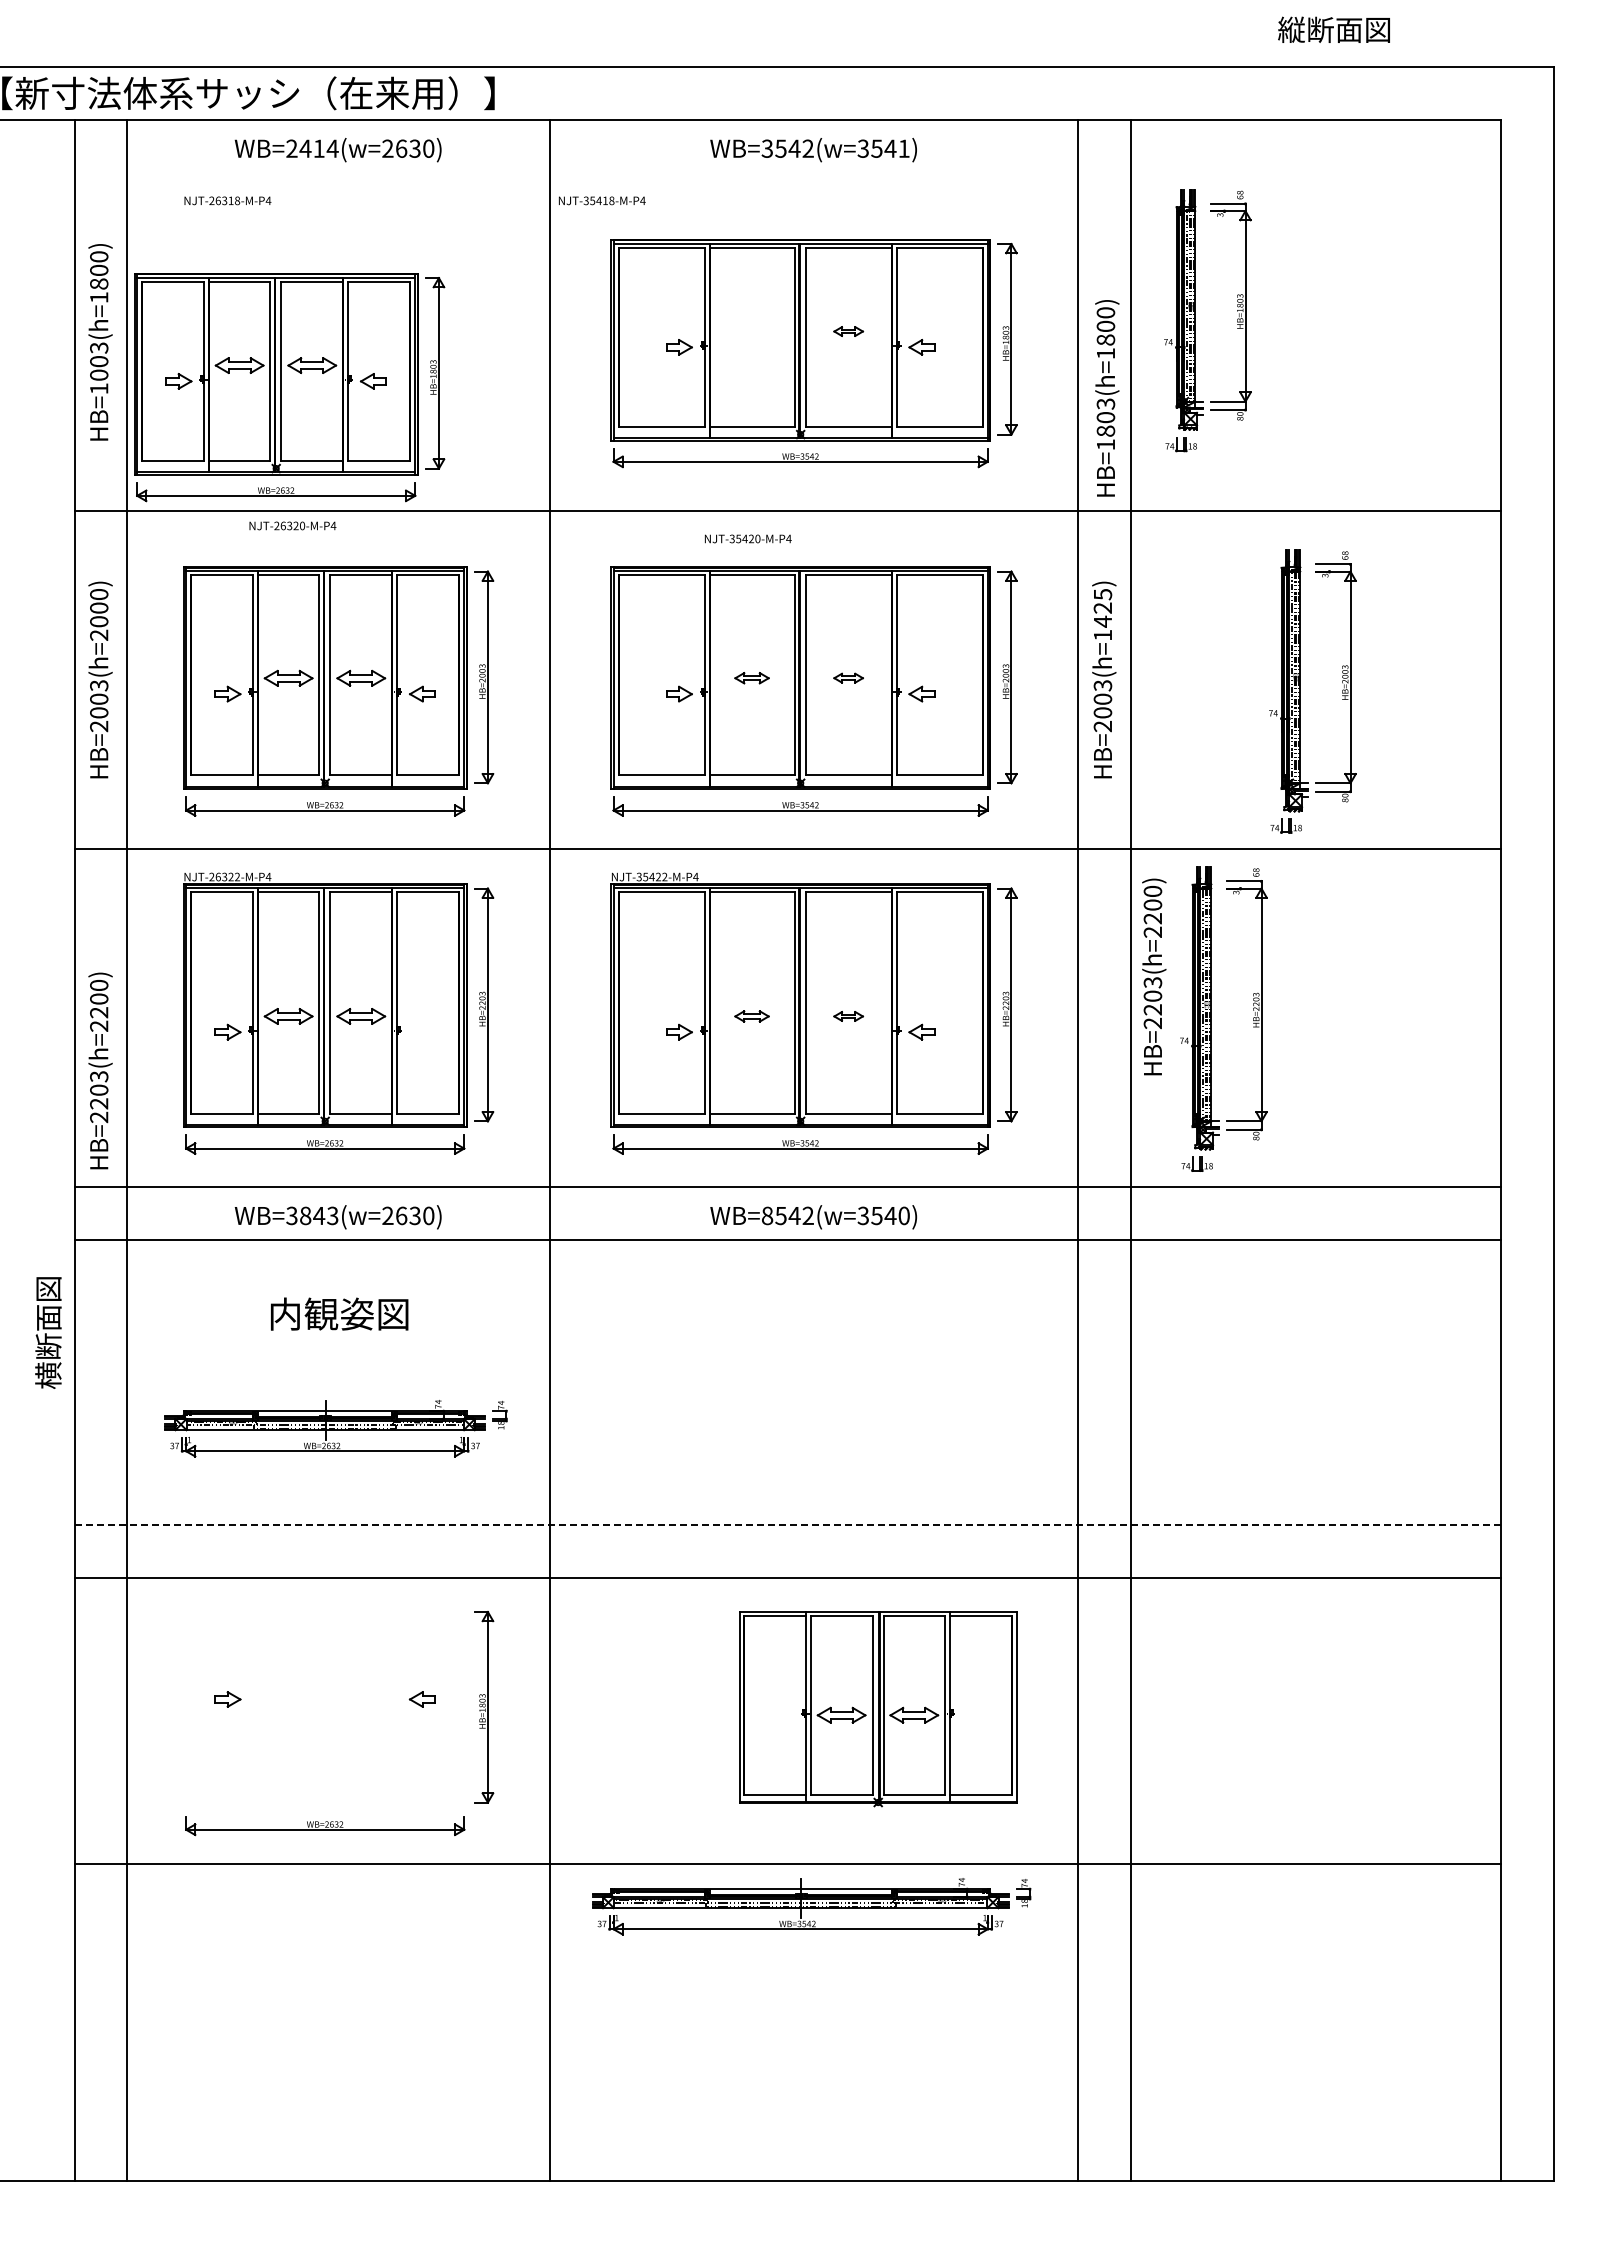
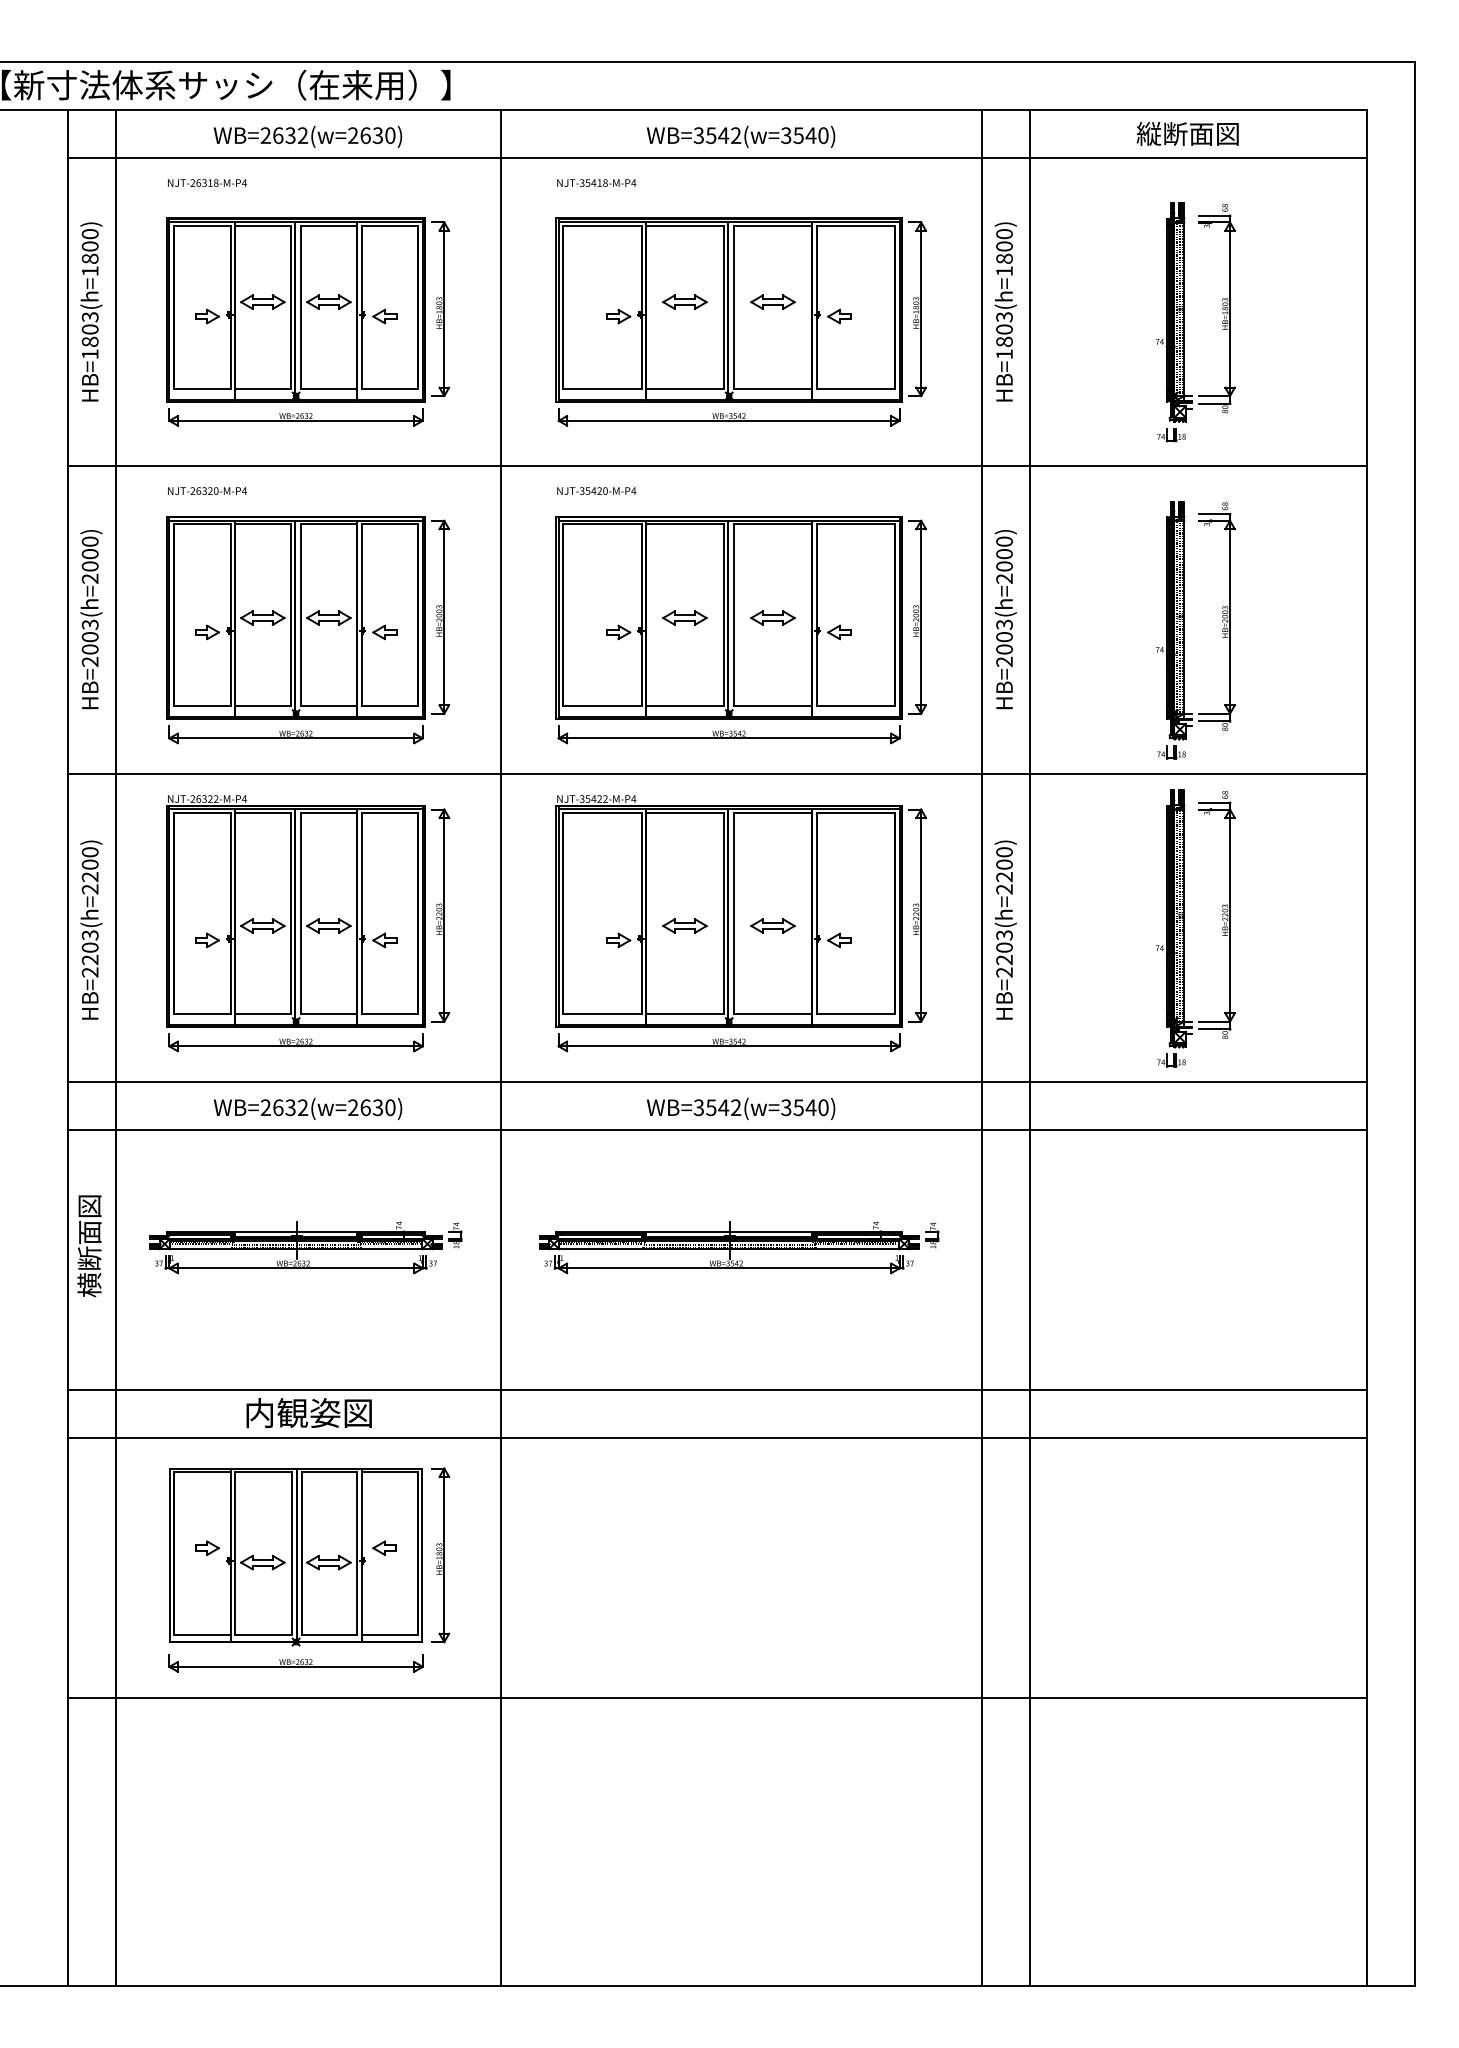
text: (1333, 29) -> (1187, 133), moved
text: (318, 148) -> (289, 135), WB=2414(w=2630) -> WB=2632(w=2630)
text: (903, 148) -> (822, 135), WB=3542(w=3541) -> WB=3542(w=3540)
line: (787, 173) -> (717, 158), added
text: (602, 200) -> (596, 182), moved
part: (1195, 320) -> (1184, 322), moved
part: (751, 331) -> (684, 302), added
part: (848, 331) -> (772, 302), size x1.67
text: (99, 374) -> (90, 341), HB=1003(h=1800) -> HB=1803(h=1800)
part: (289, 387) -> (308, 322), moved
text: (1107, 398) -> (1005, 312), moved
text: (292, 525) -> (207, 490), moved
text: (748, 538) -> (596, 490), moved
text: (1102, 614) -> (1004, 559), HB=2003(h=1425) -> HB=2003(h=2000)
part: (751, 677) -> (684, 617), size x1.43
part: (848, 677) -> (772, 617), size x1.67
text: (1154, 976) -> (1005, 929), moved
part: (751, 1016) -> (684, 926), size x1.43
part: (848, 1016) -> (772, 926), size x1.67
part: (1211, 1018) -> (1184, 927), moved
part: (422, 1032) -> (384, 940), added
text: (100, 1070) -> (91, 929), moved
text: (312, 1215) -> (284, 1107), WB=3843(w=2630) -> WB=2632(w=2630)
text: (767, 1215) -> (698, 1107), WB=8542(w=3540) -> WB=3542(w=3540)
text: (339, 1313) -> (309, 1412), moved
text: (48, 1332) -> (89, 1245), moved
part: (335, 1428) -> (305, 1247), moved
line: (788, 1525) -> (718, 1389), dashed -> solid
part: (878, 1709) -> (296, 1557), moved
part: (811, 1906) -> (739, 1247), moved

